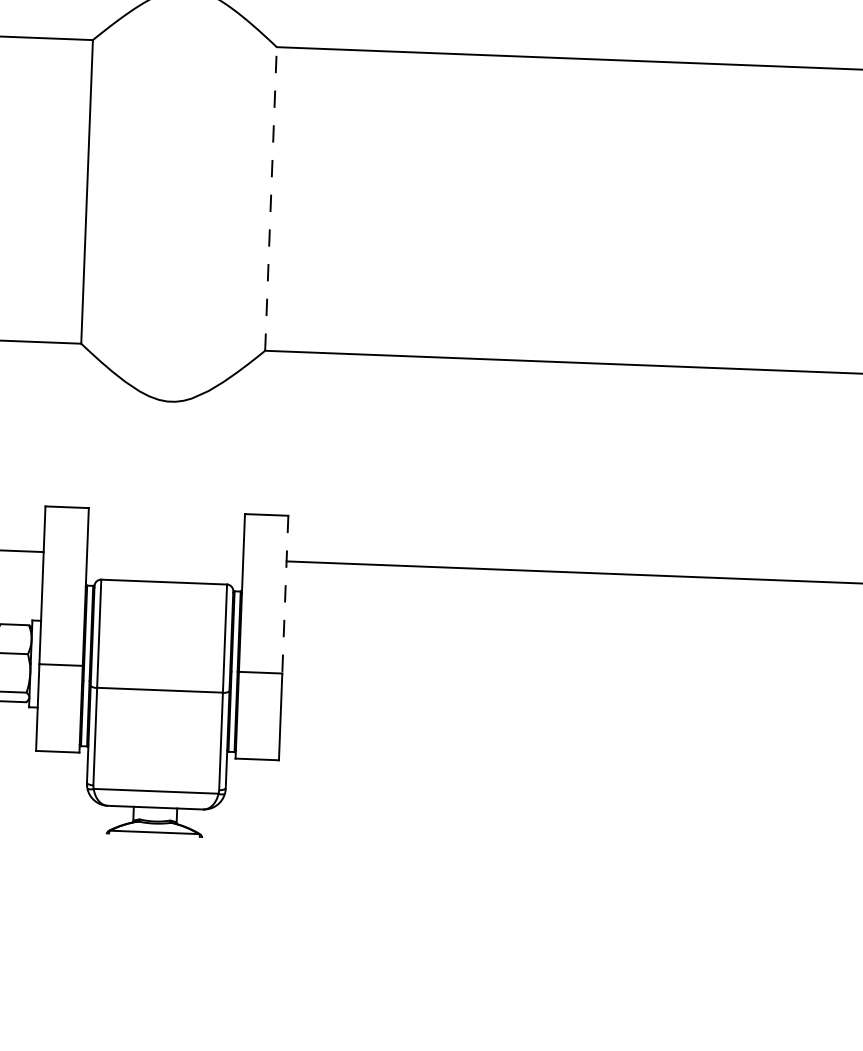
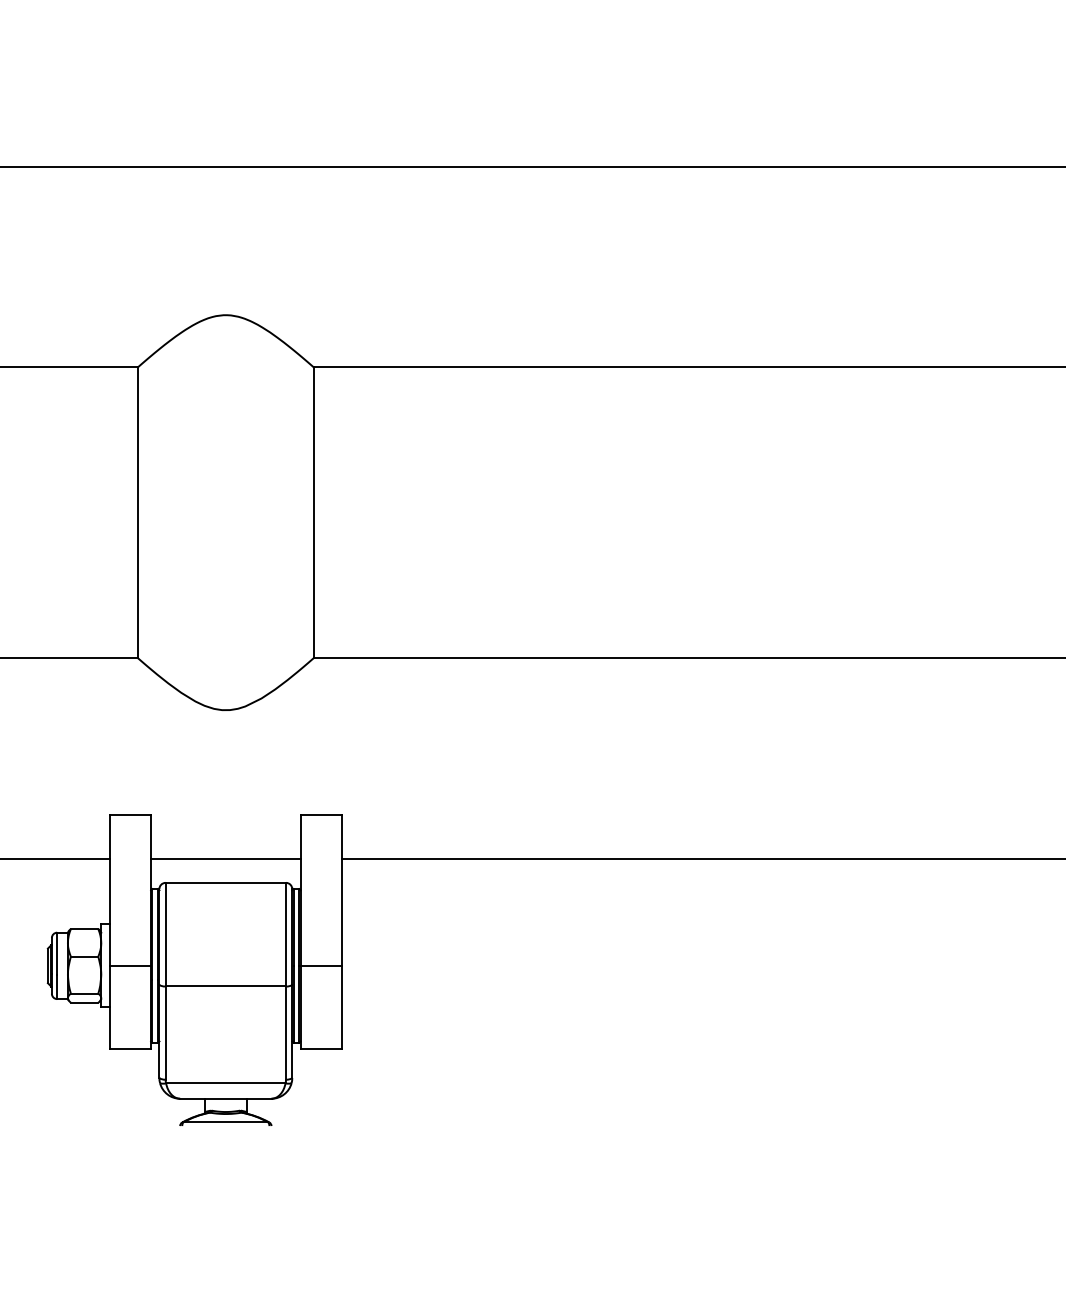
line: (270, 198) -> (313, 512), dashed -> solid
line: (164, 556) -> (225, 858), added
line: (285, 594) -> (342, 890), dashed -> solid

